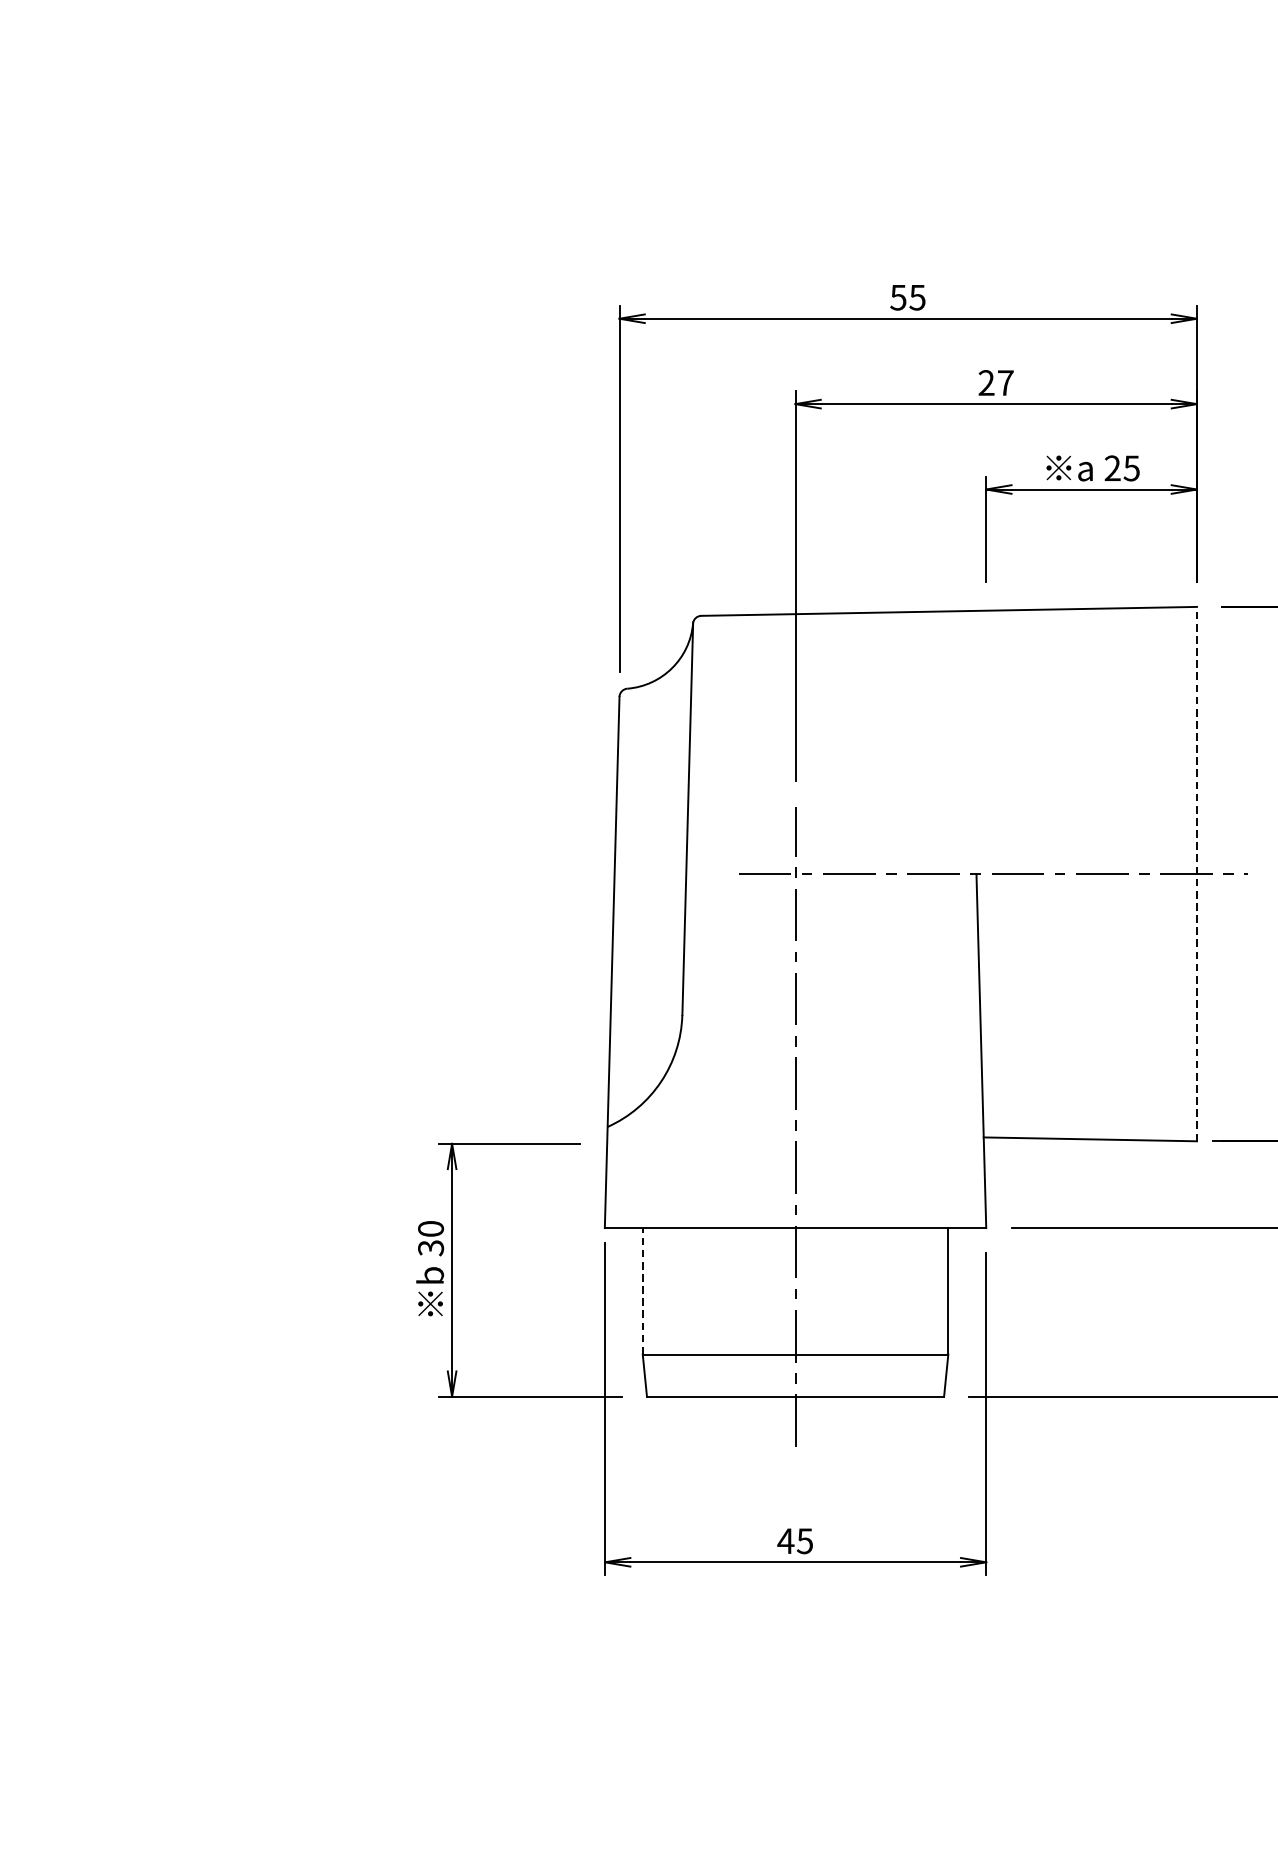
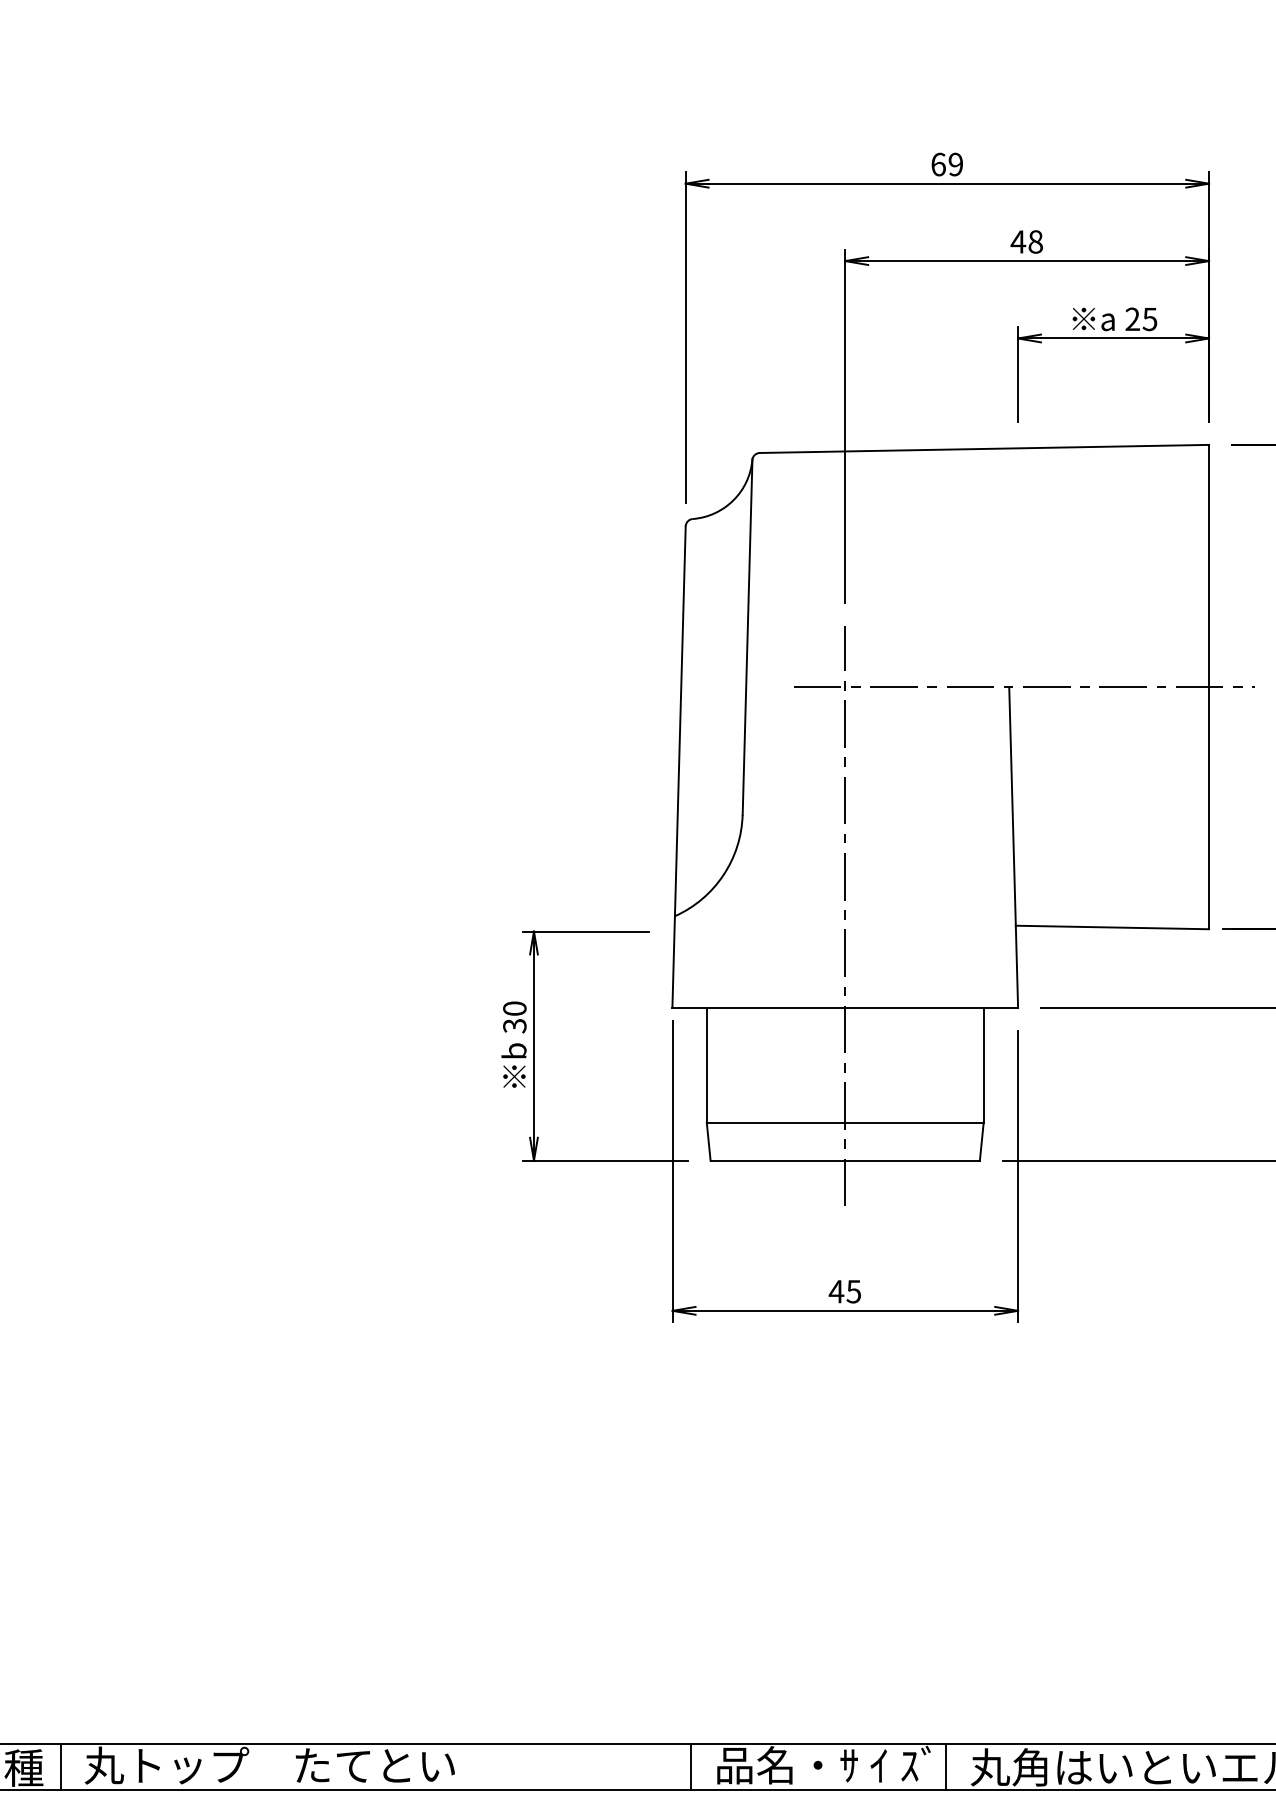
text: (907, 297) -> (946, 164), 55 -> 69
text: (995, 382) -> (1026, 241), 27 -> 48
line: (1197, 873) -> (1209, 686), dashed -> solid
line: (642, 1290) -> (706, 1064), dashed -> solid

